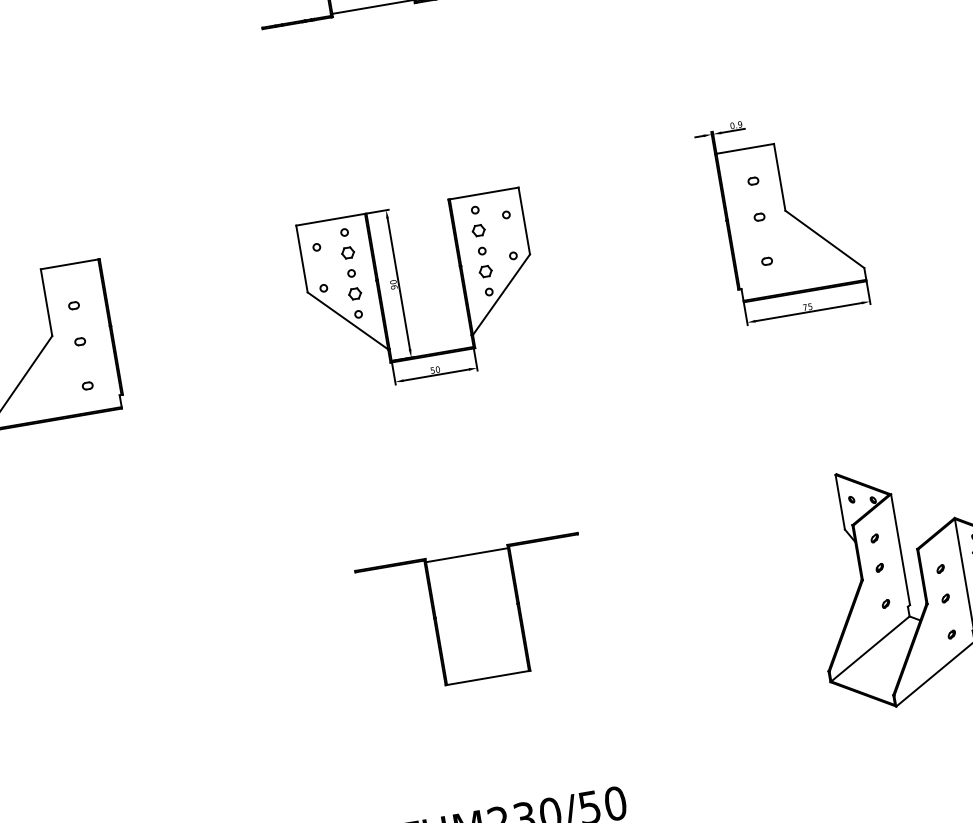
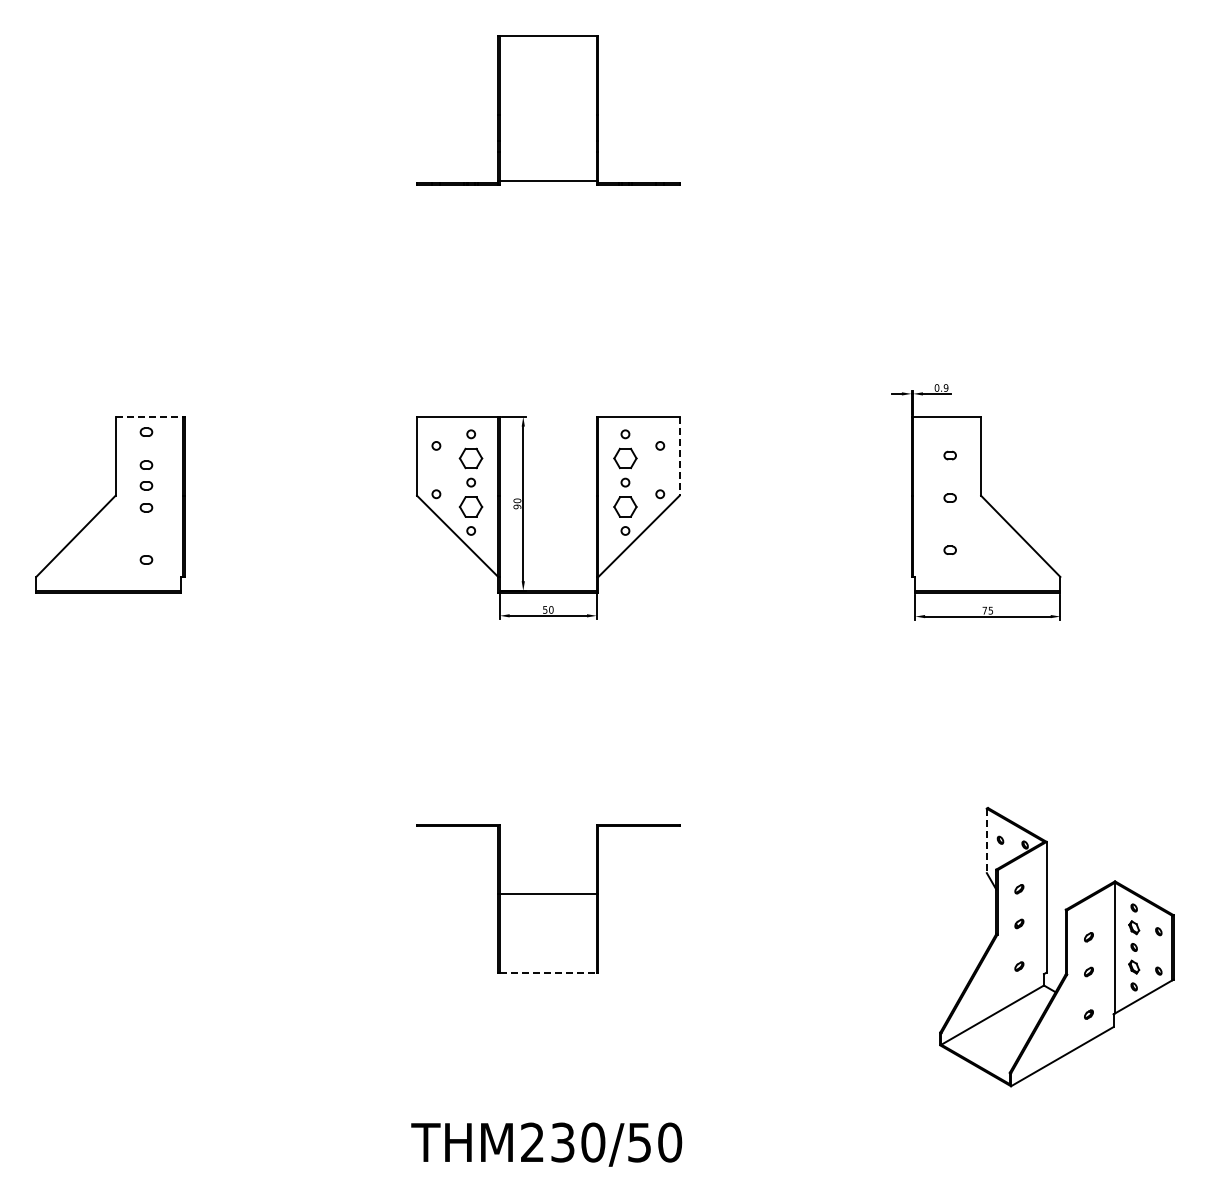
line: (524, 221) -> (679, 456), solid -> dashed
part: (478, 230) -> (625, 458), size x1.6
part: (348, 252) -> (471, 458), size x1.6
line: (69, 264) -> (149, 416), solid -> dashed
part: (485, 271) -> (625, 506), size x1.6
part: (69, 277) -> (146, 431), added
part: (355, 293) -> (471, 506), size x1.6
part: (77, 322) -> (146, 485), added
line: (840, 502) -> (986, 841), solid -> dashed
line: (467, 555) -> (548, 894), moved
line: (488, 678) -> (548, 973), solid -> dashed

